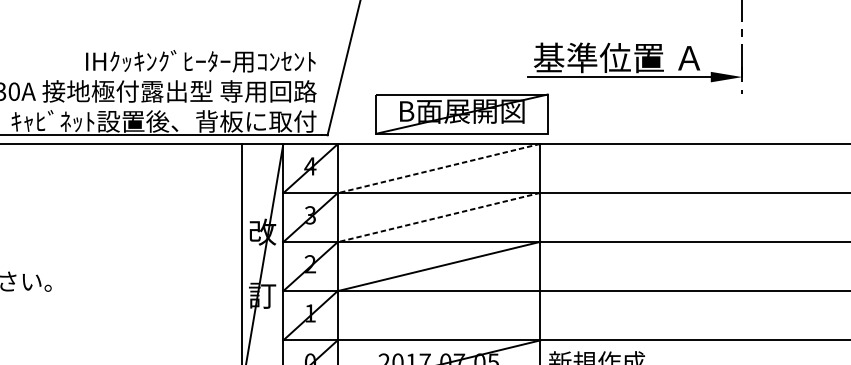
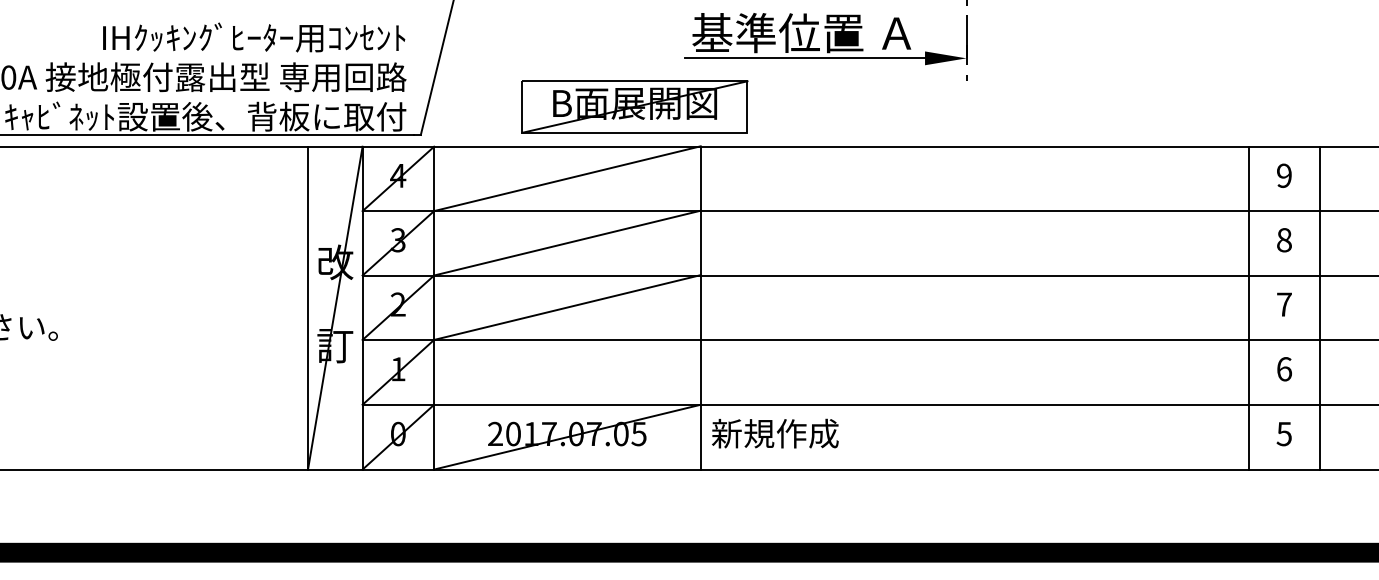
part: (461, 113) -> (634, 106), moved
line: (438, 168) -> (566, 178), dashed -> solid
line: (438, 217) -> (566, 243), dashed -> solid

